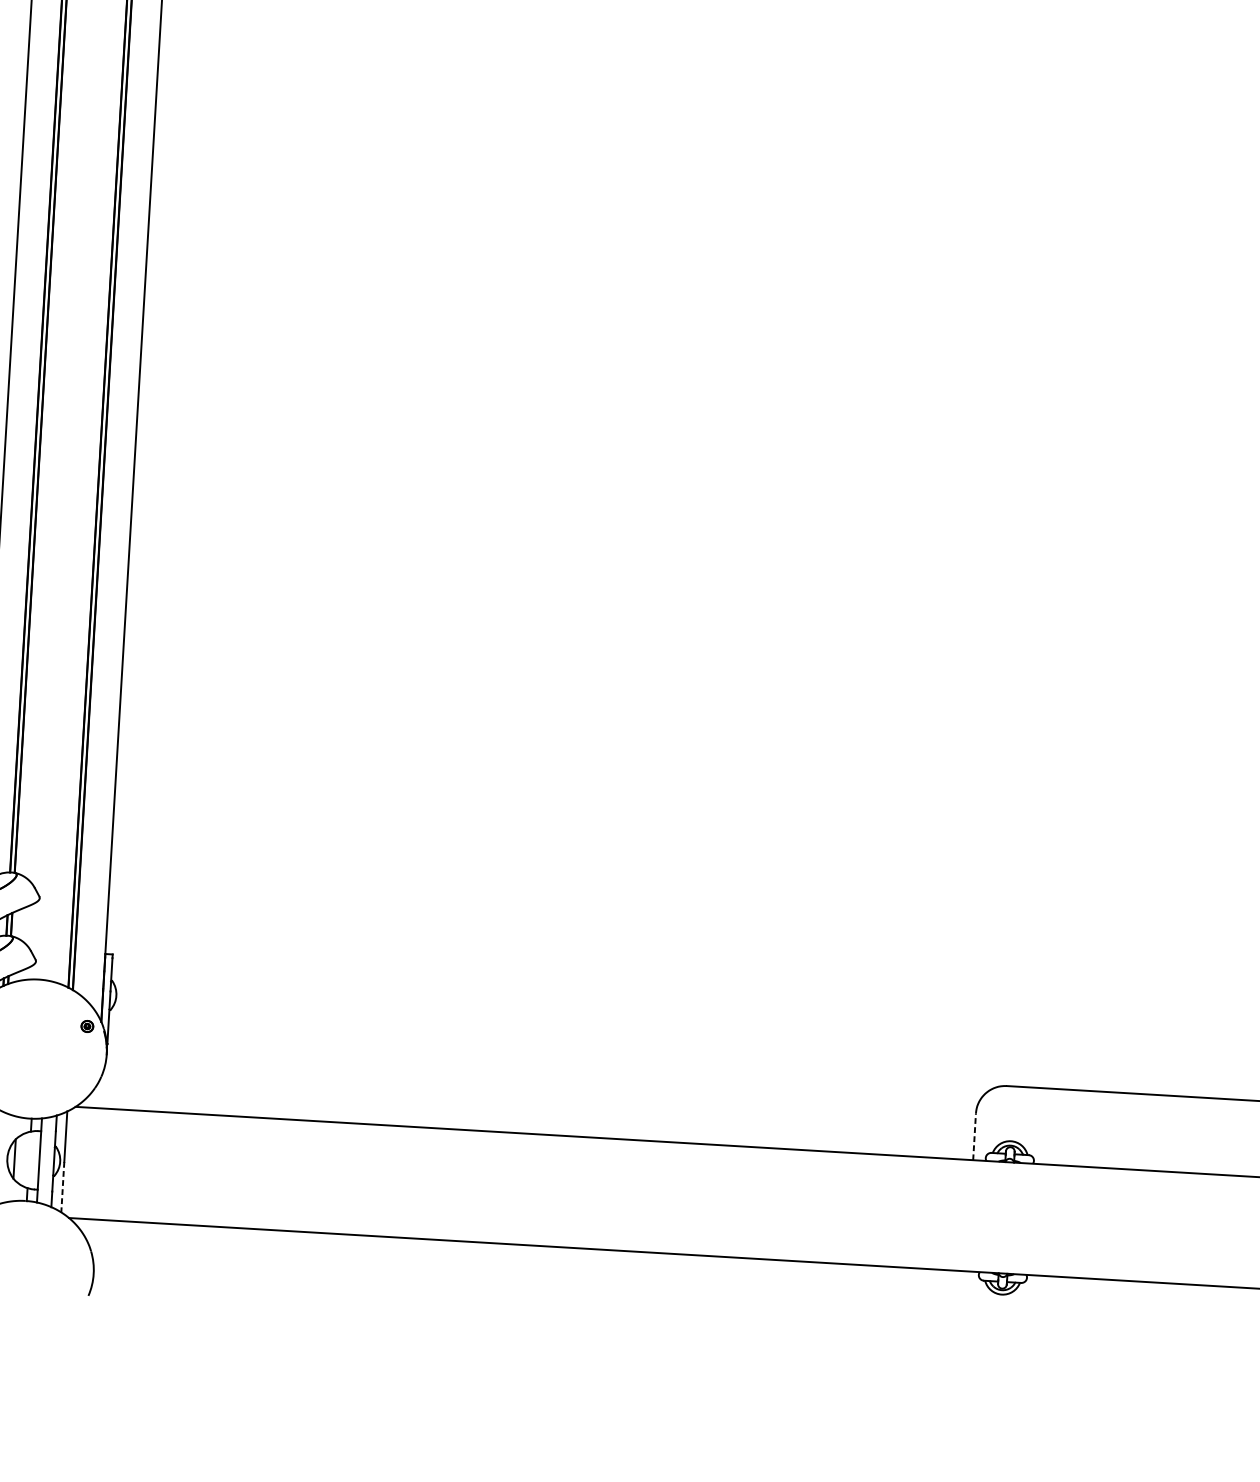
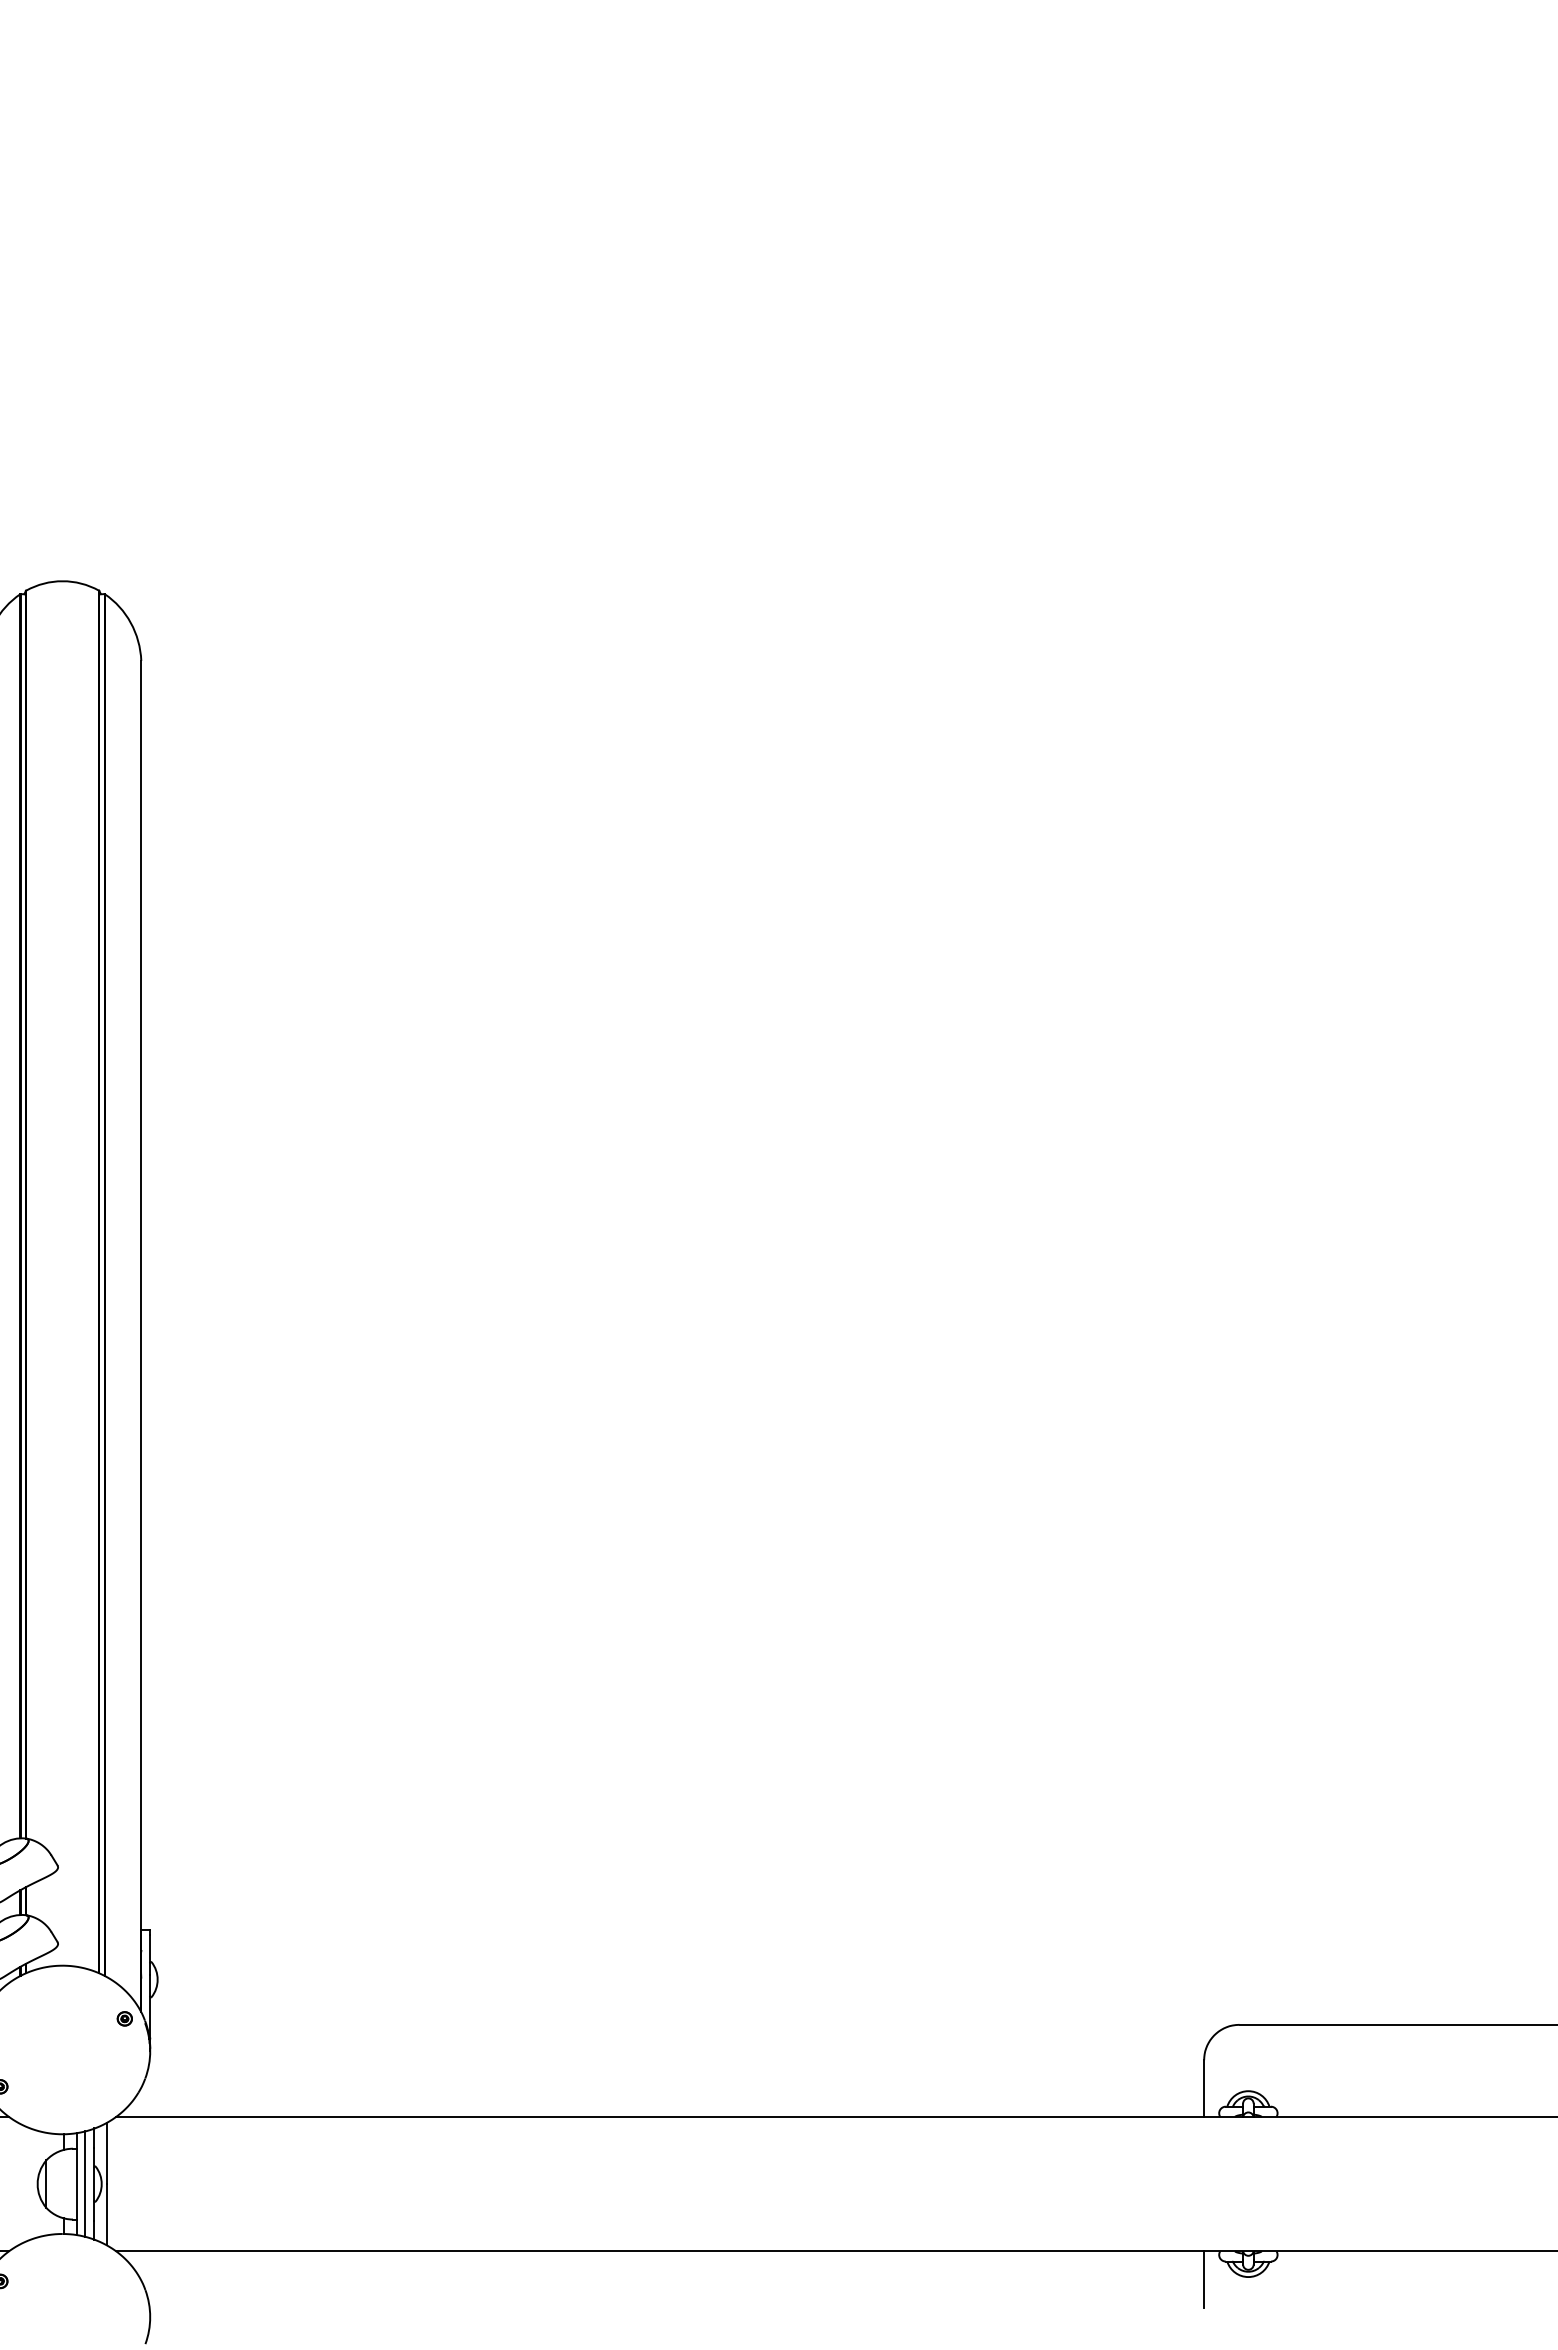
line: (974, 1136) -> (1204, 2088), dashed -> solid
line: (46, 1160) -> (85, 2183), added
line: (62, 1187) -> (106, 2214), dashed -> solid
line: (965, 1294) -> (1204, 2279), added

